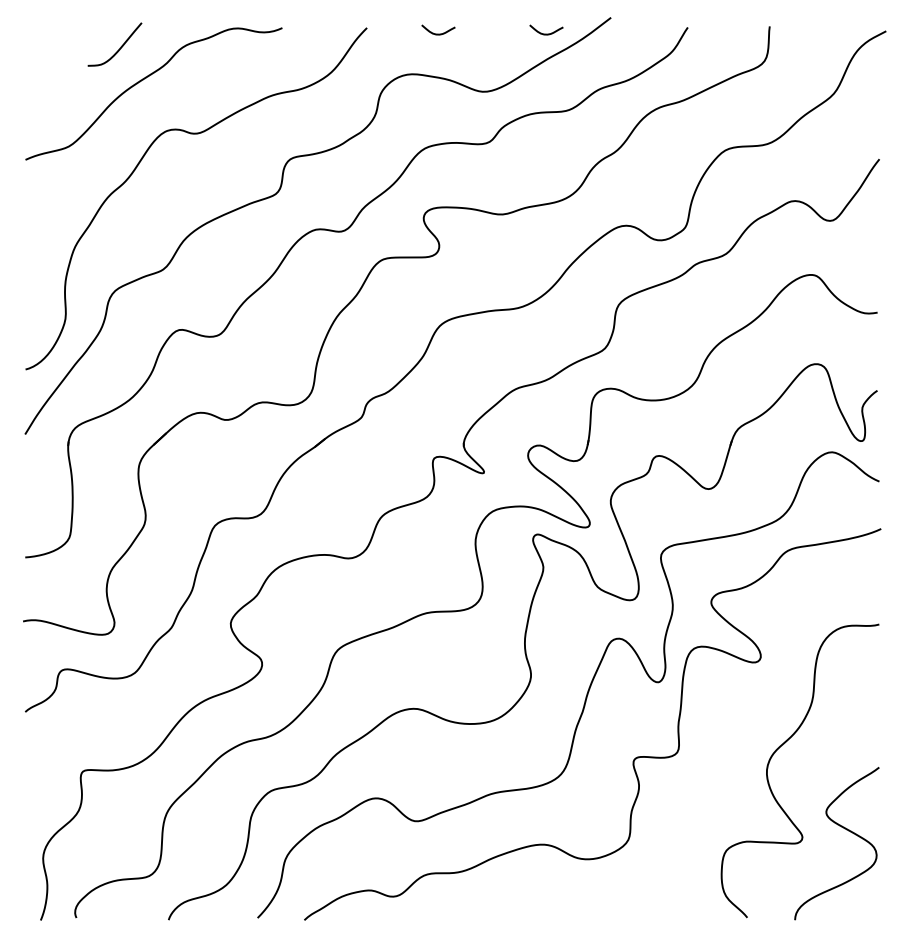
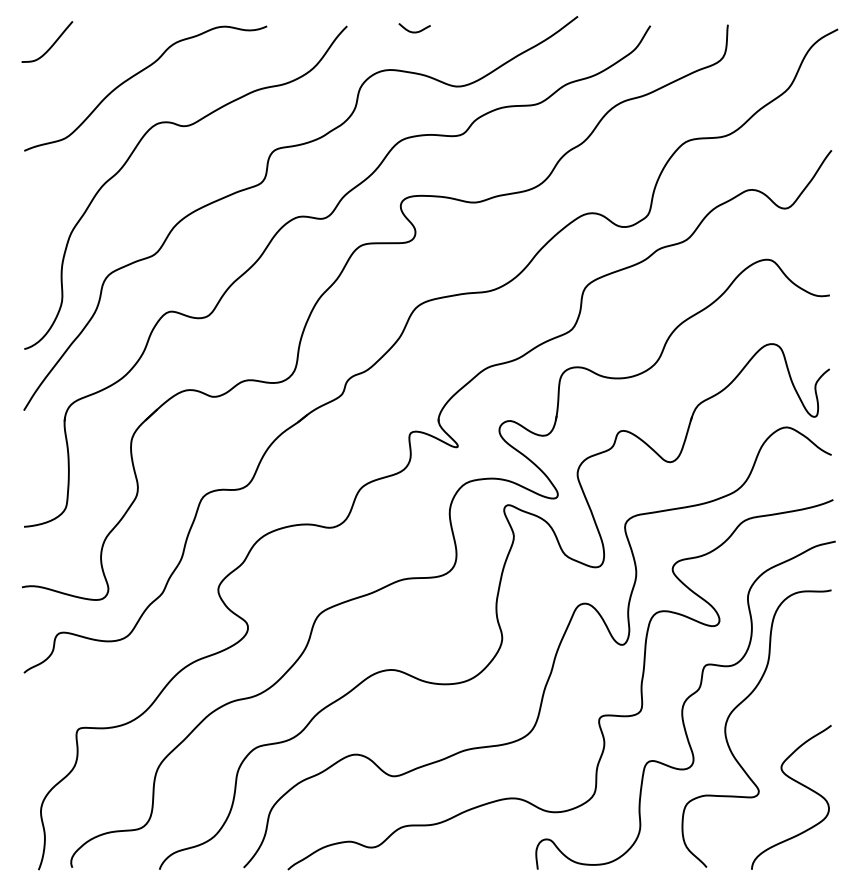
curve: (546, 33) -> (516, 31), removed
curve: (120, 46) -> (52, 43), moved
curve: (724, 744) -> (685, 703), added

